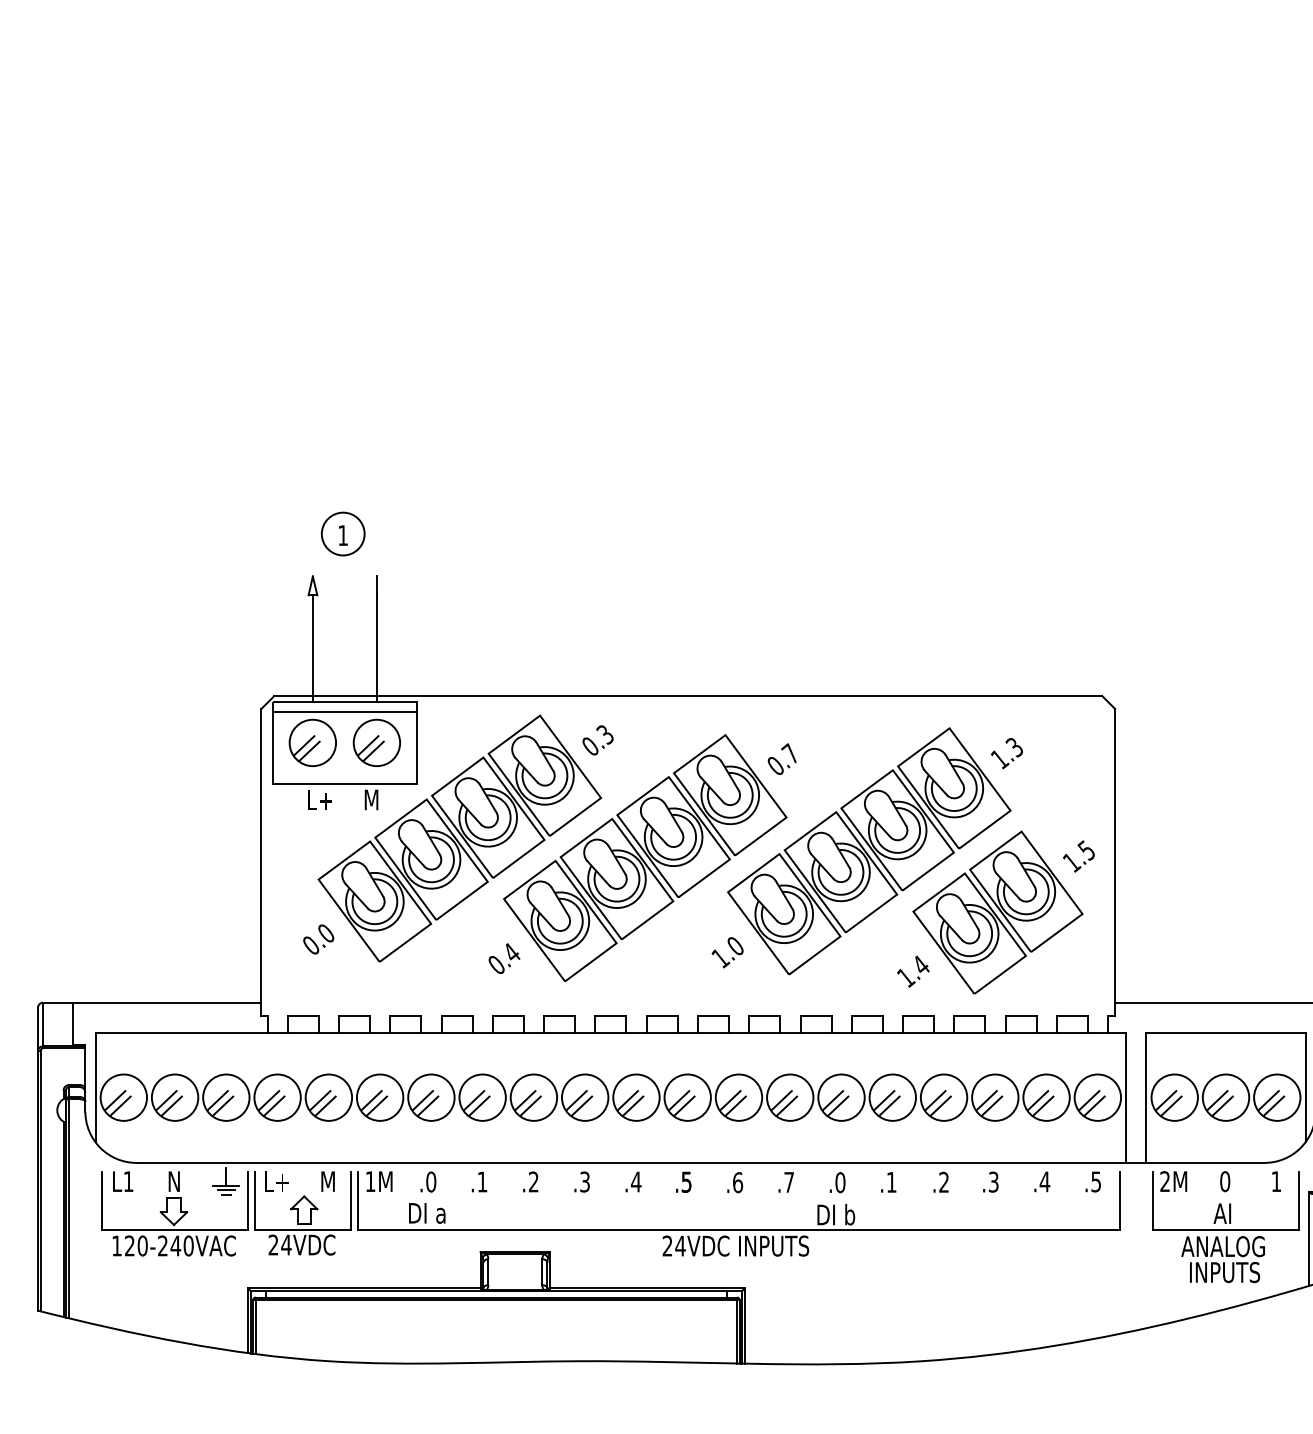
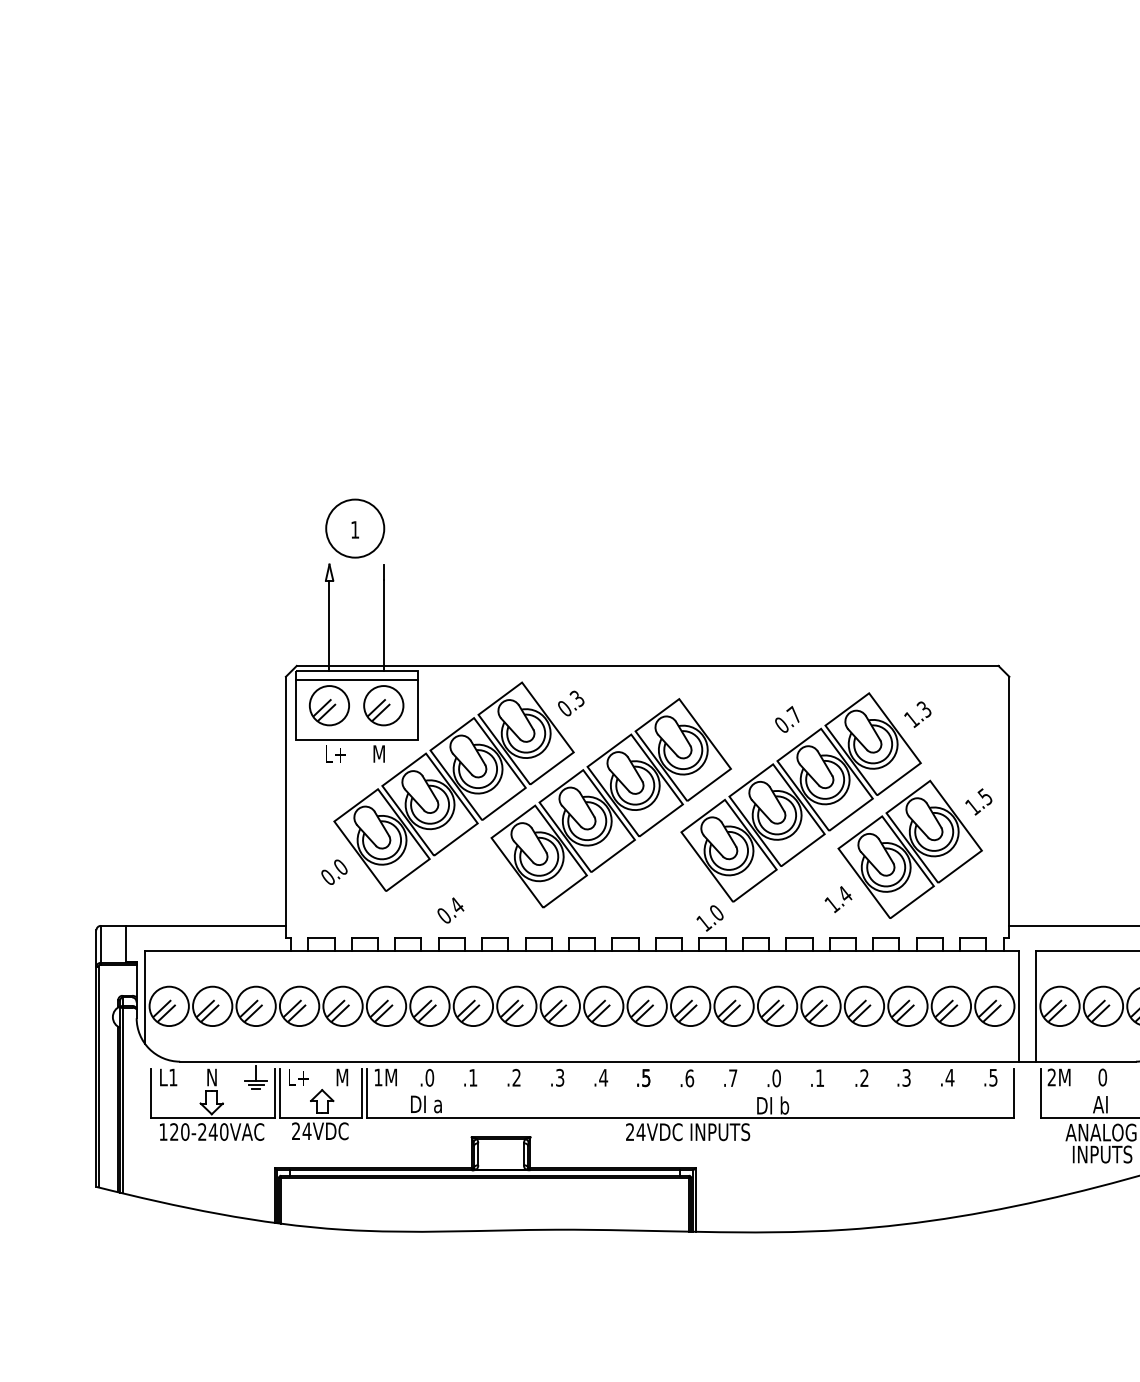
circle: (343, 533) -> (355, 528), size x1.6
text: (782, 759) -> (787, 719), moved
text: (726, 952) -> (709, 918), moved
text: (504, 958) -> (450, 910), moved

